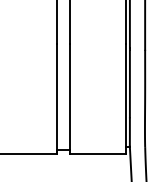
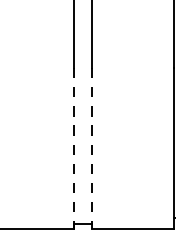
line: (57, 99) -> (73, 149), solid -> dashed
line: (70, 99) -> (92, 149), solid -> dashed

